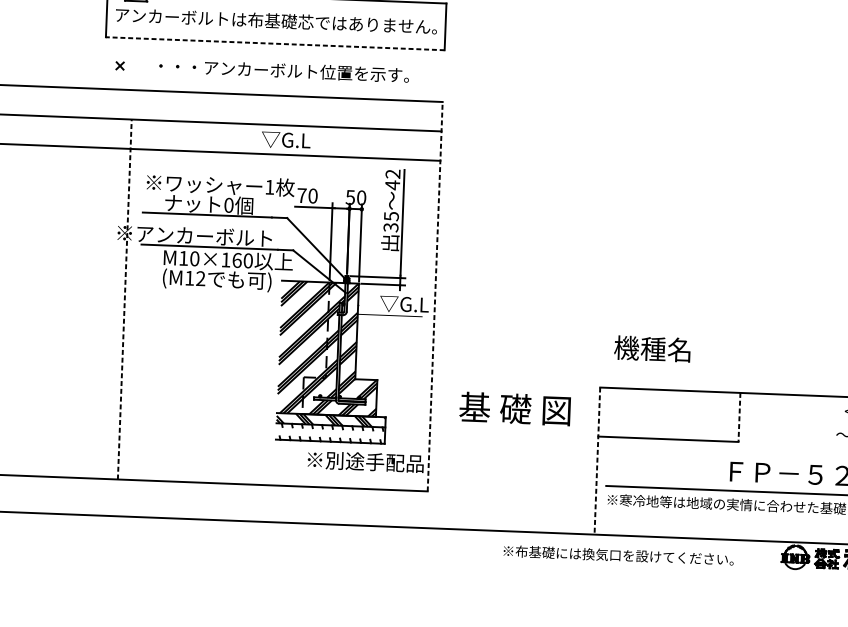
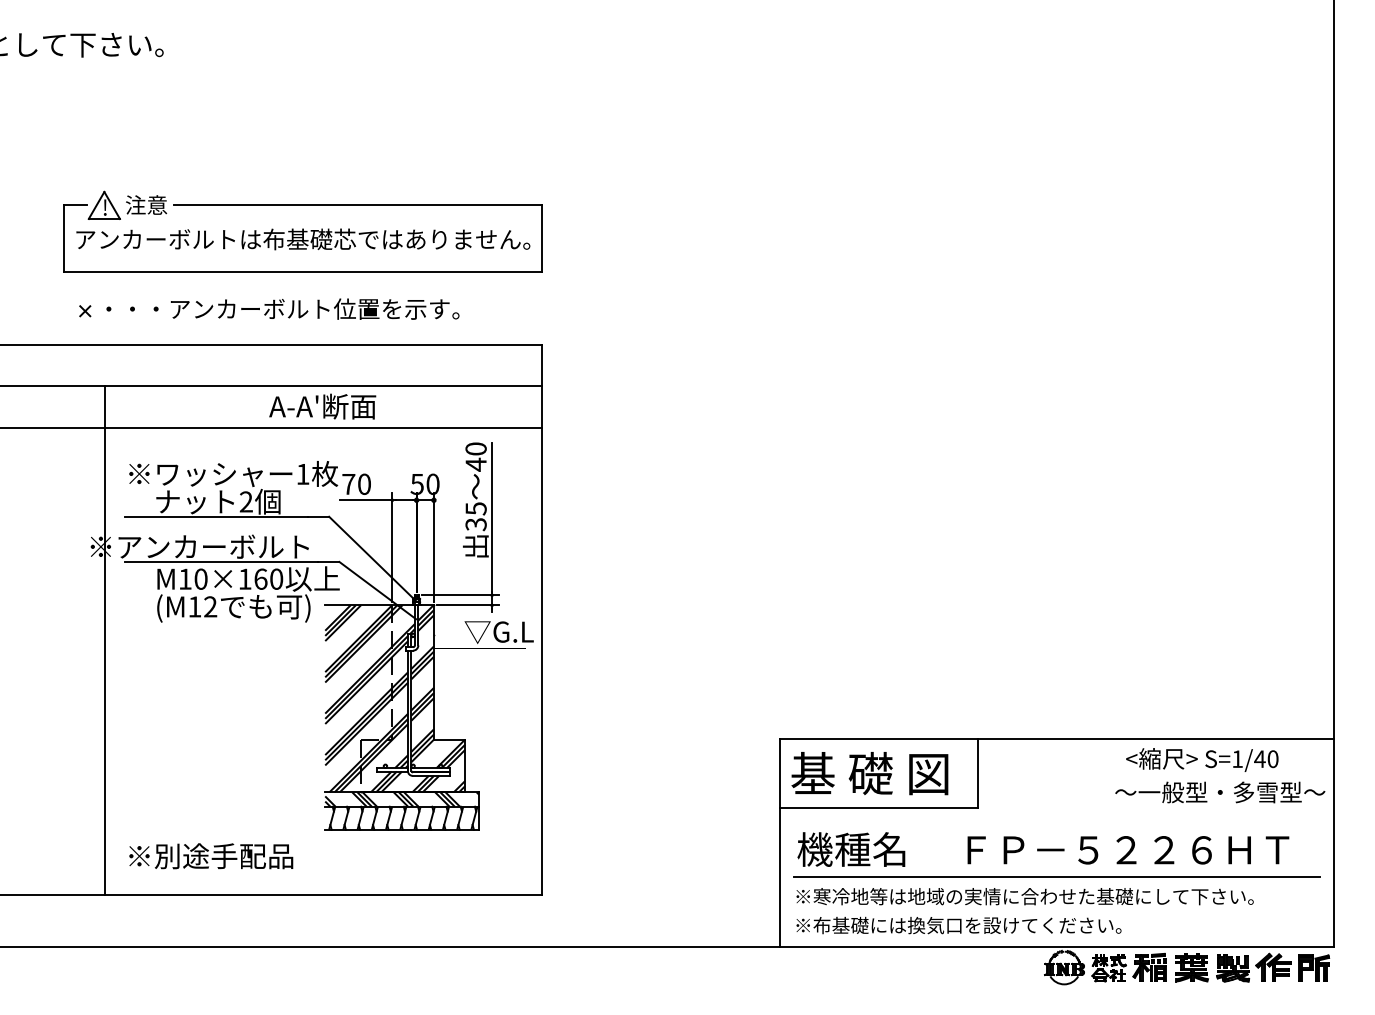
line: (274, 43) -> (302, 271), dashed -> solid
text: (283, 70) -> (282, 308), moved
text: (285, 139) -> (322, 406), ▽G.L -> A-A'断面
text: (392, 173) -> (475, 448), 42 -> 40
text: (228, 205) -> (245, 501), 0 -> 2
line: (435, 296) -> (542, 619), dashed -> solid
line: (124, 298) -> (104, 639), dashed -> solid
text: (652, 348) -> (851, 849), moved
text: (514, 408) -> (869, 773), moved
line: (739, 417) -> (977, 773), dashed -> solid
hatch: (331, 433) -> (403, 817), added
line: (597, 460) -> (779, 842), dashed -> solid
text: (365, 462) -> (211, 856), moved
text: (618, 555) -> (958, 925), moved

